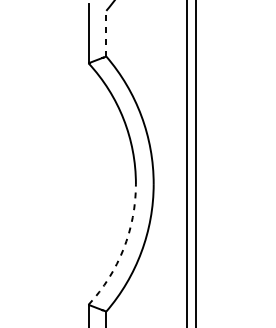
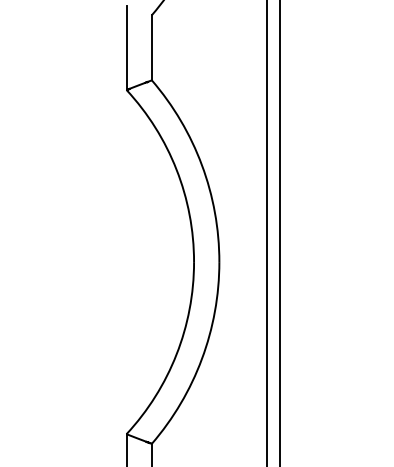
line: (106, 33) -> (151, 47), dashed -> solid
arc: (123, 248) -> (176, 354), dashed -> solid

